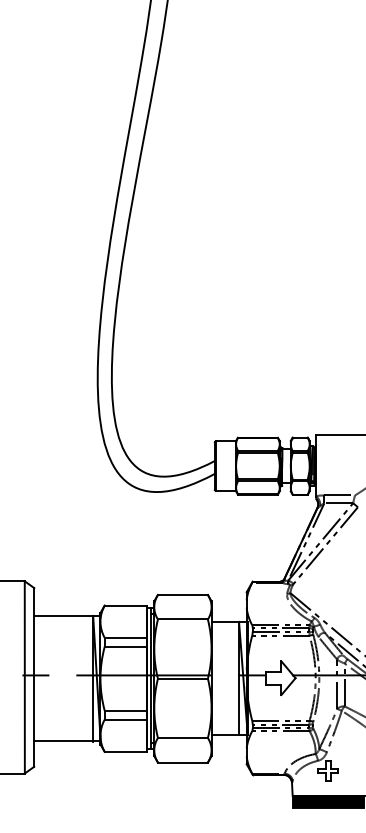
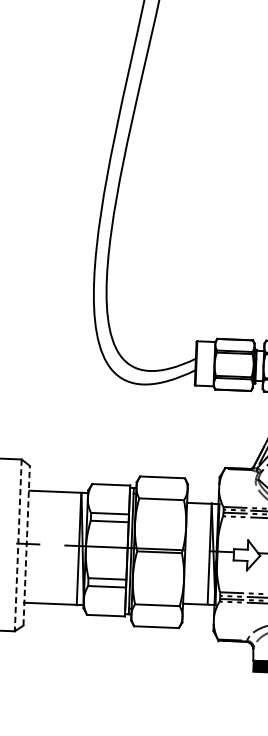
line: (34, 676) -> (26, 544), solid -> dashed
line: (24, 677) -> (17, 545), solid -> dashed

